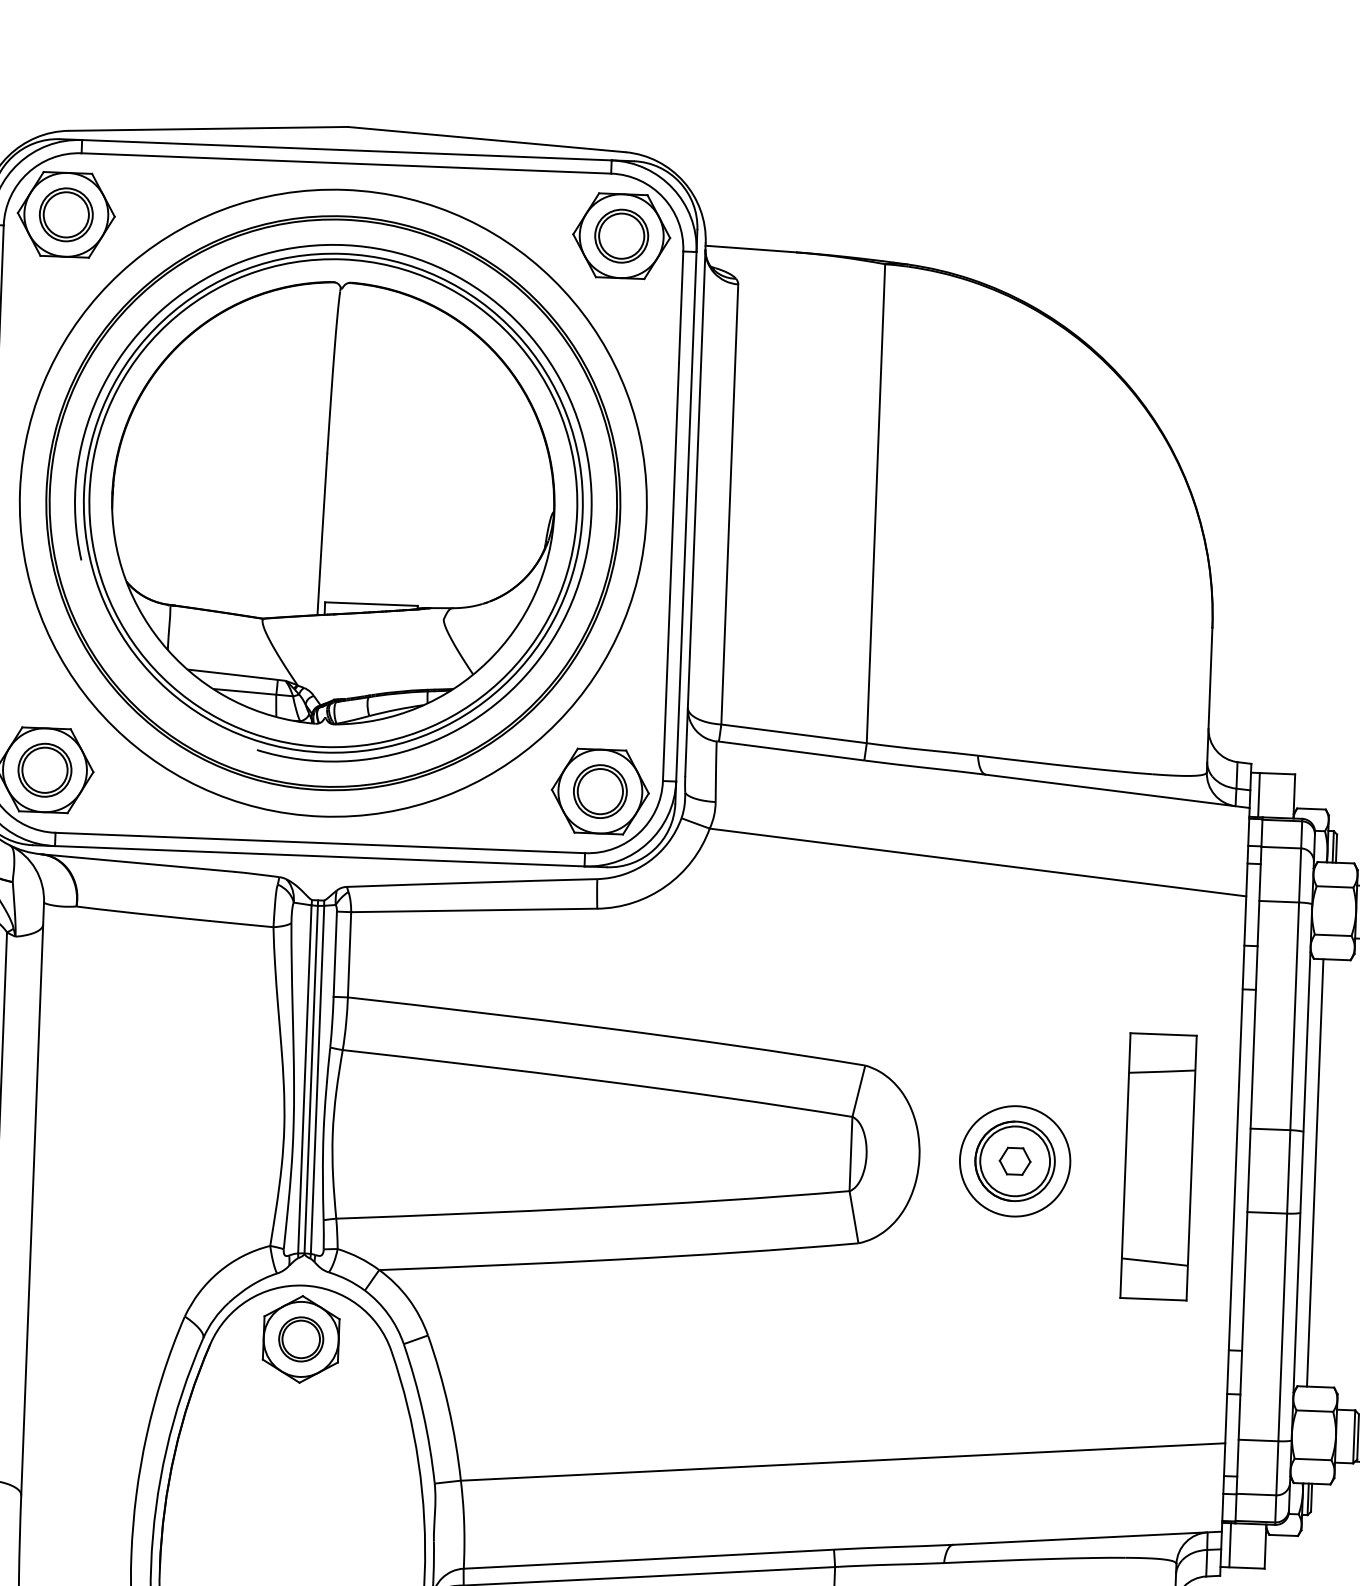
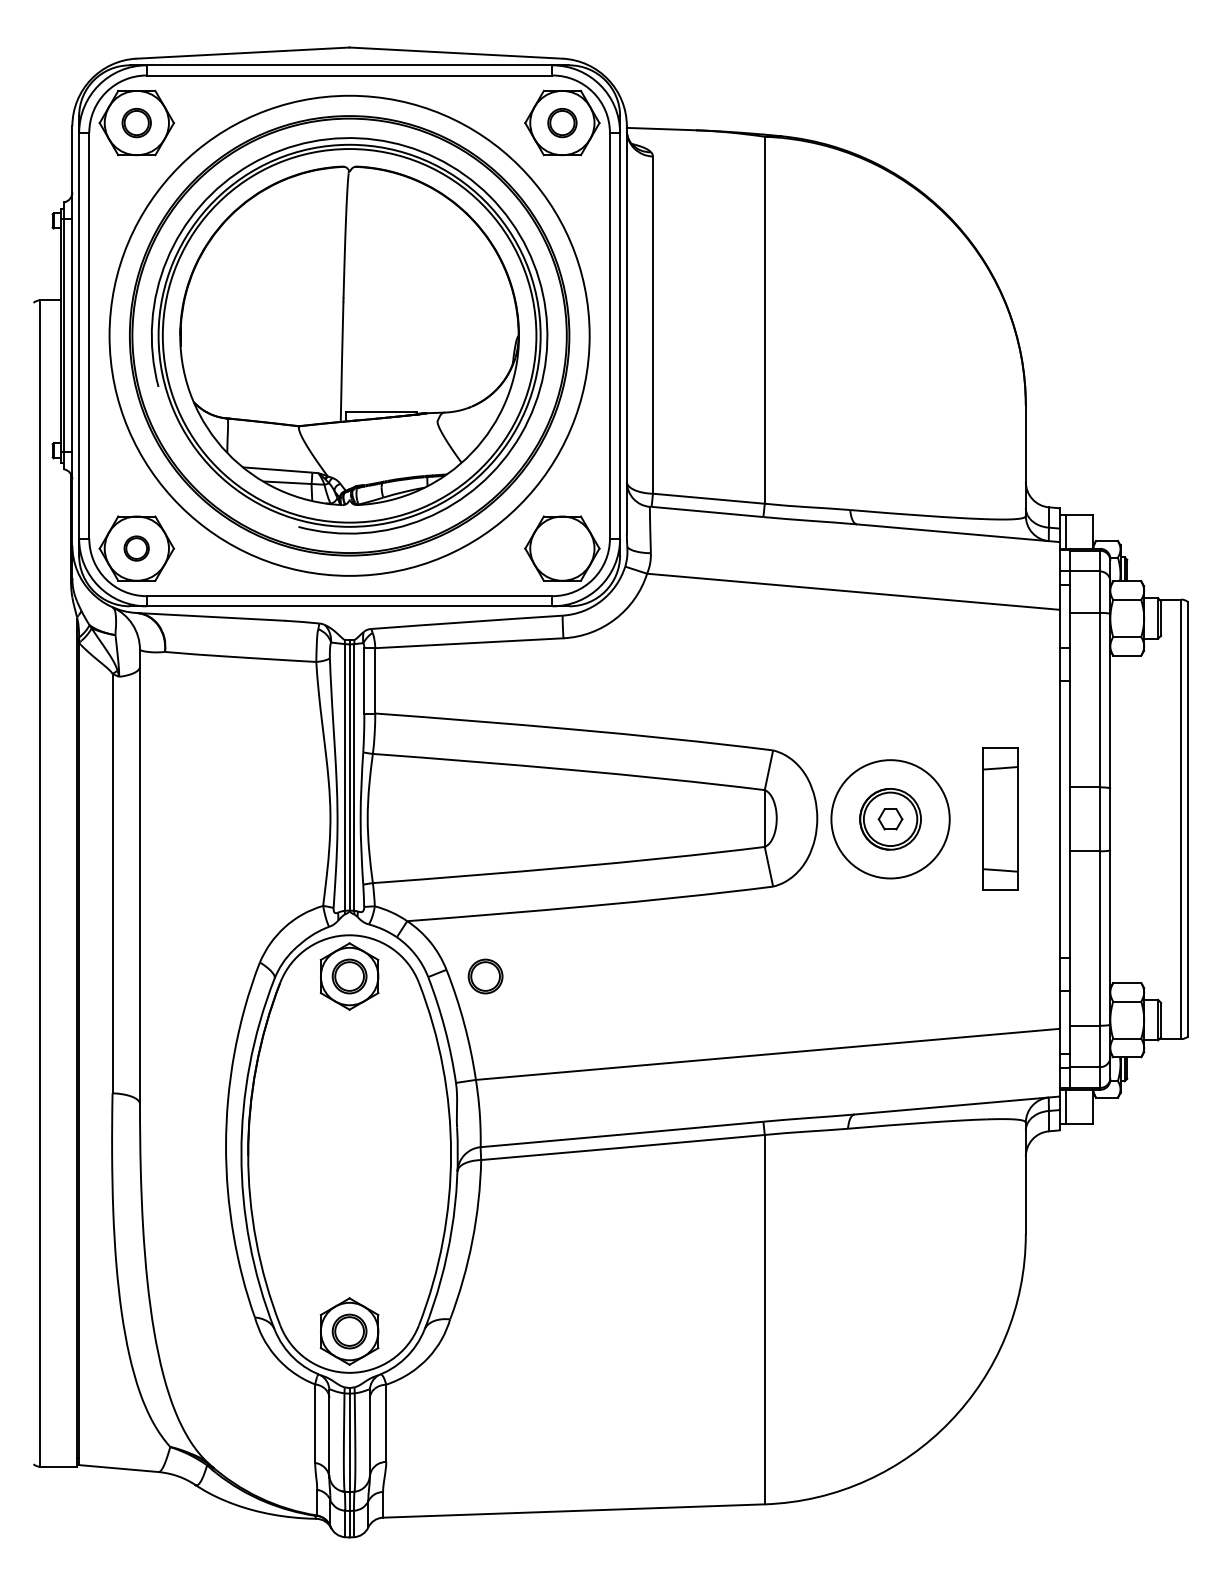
part: (65, 214) -> (136, 122), size x0.7
part: (621, 235) -> (562, 122), size x0.7
part: (44, 770) -> (136, 548), size x0.6
part: (600, 791) -> (562, 548), removed
circle: (1015, 1161) -> (890, 819), size x1.4
part: (1158, 1167) -> (1000, 819), size x0.7
line: (1315, 1173) -> (1120, 819), removed
part: (478, 1346) -> (485, 976), added

